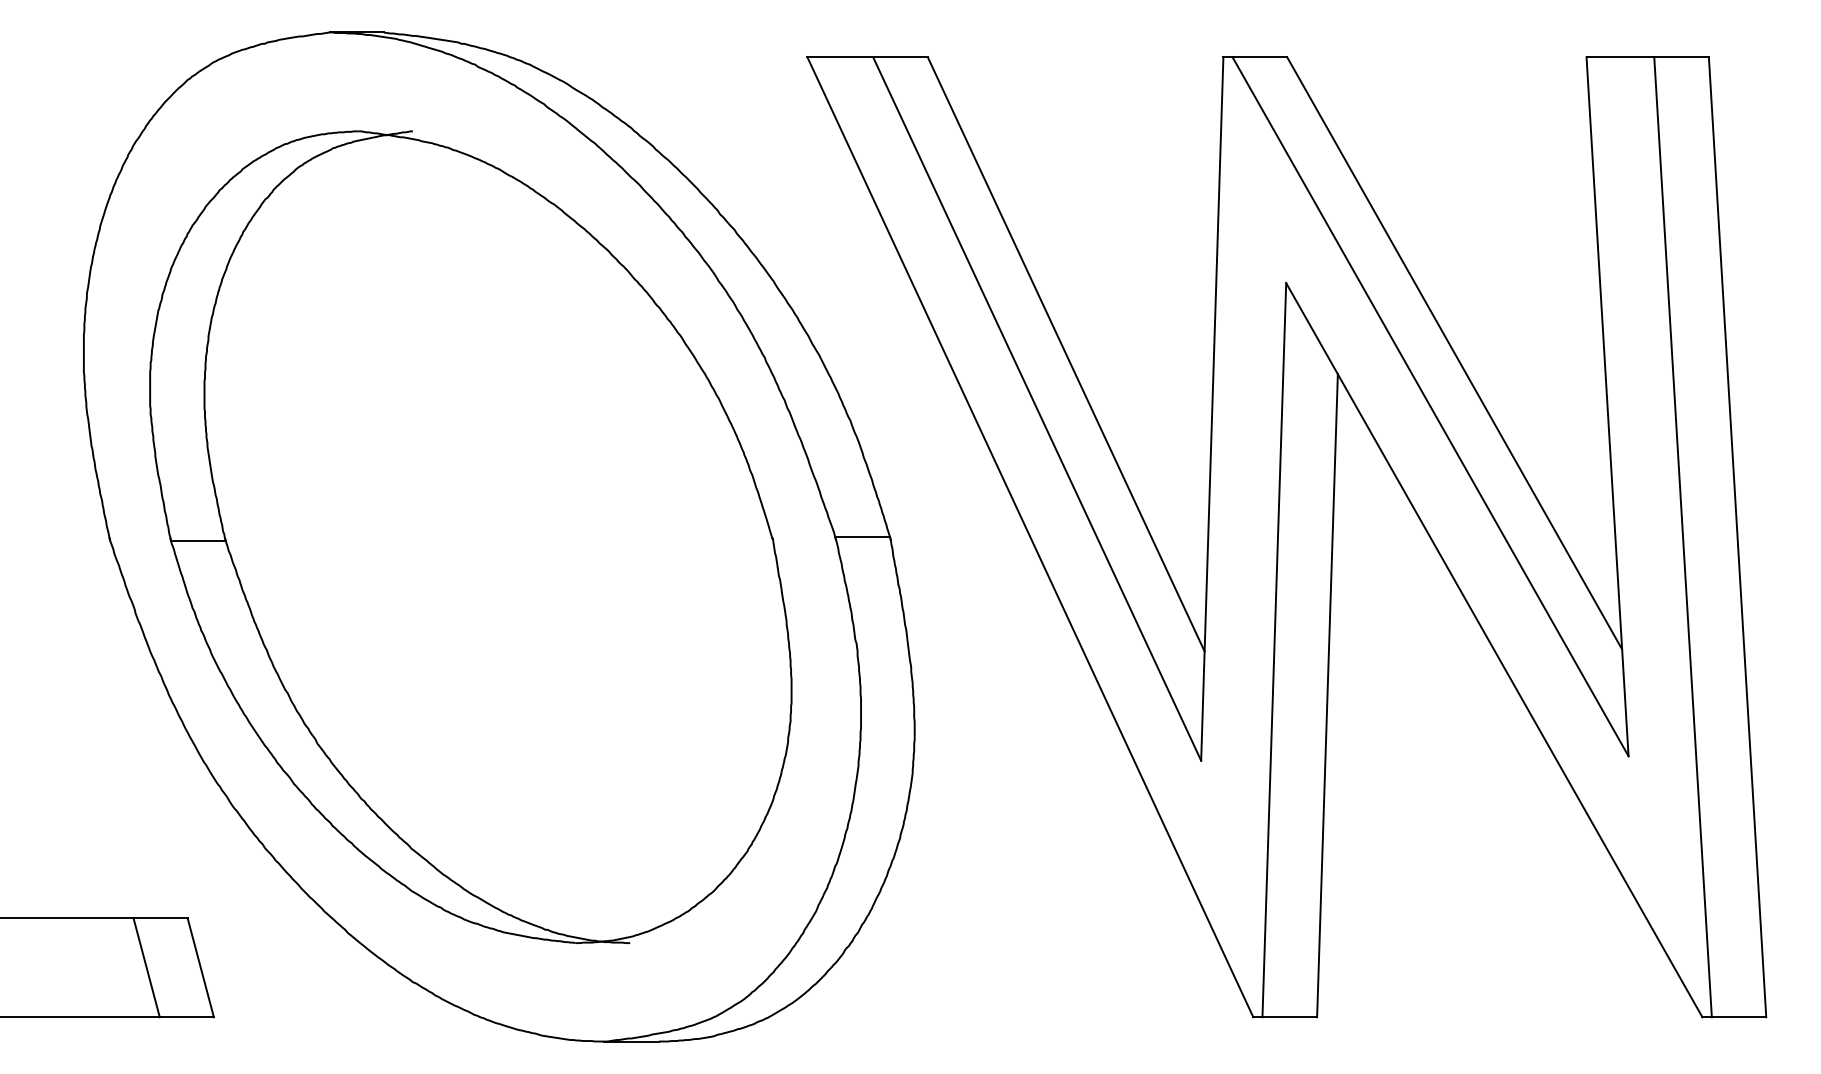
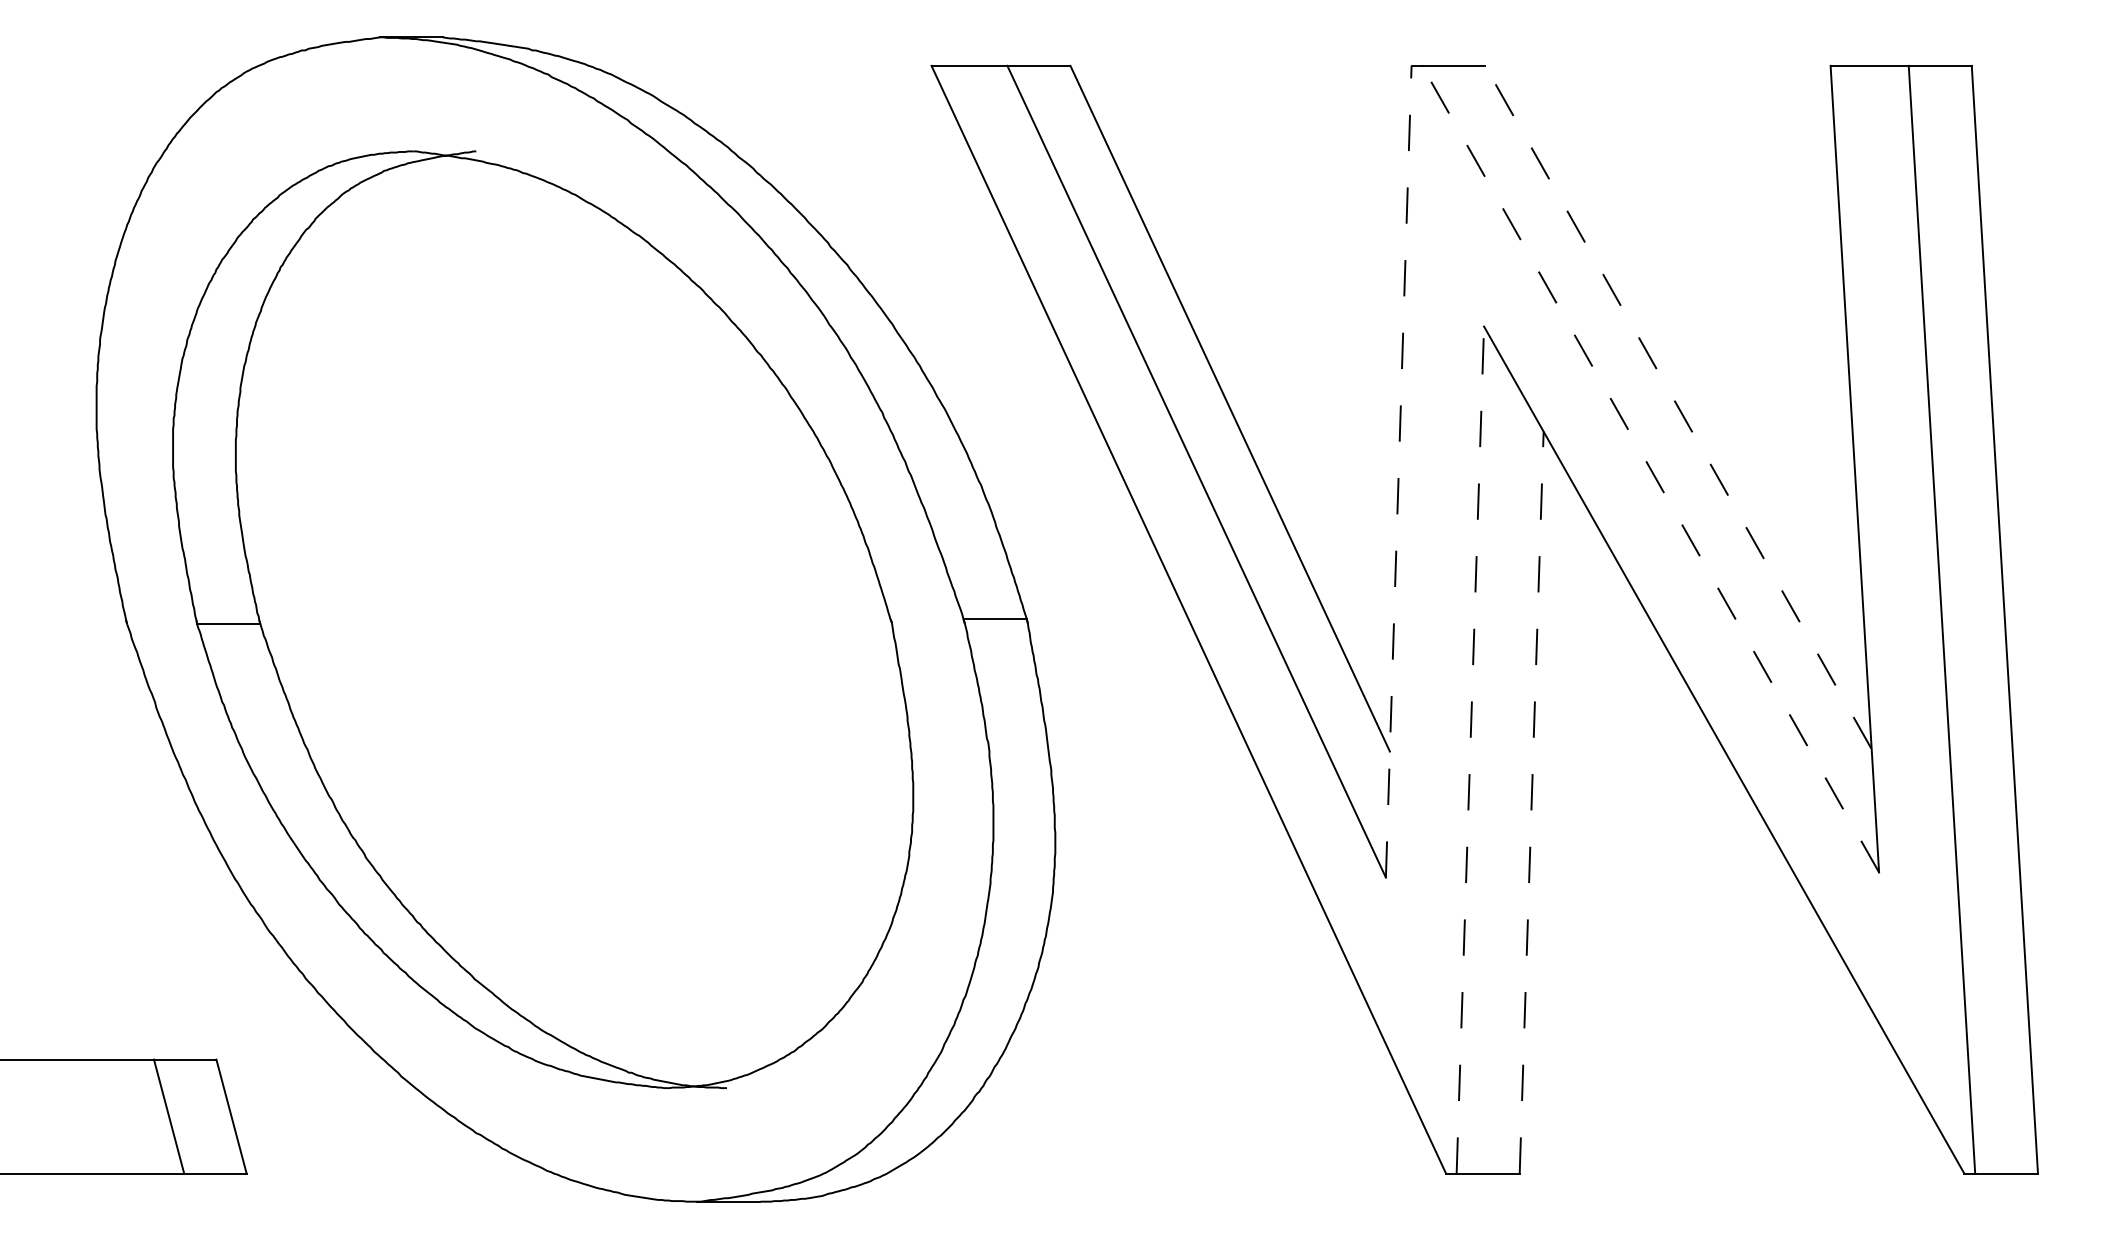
line: (1454, 352) -> (1678, 406), solid -> dashed
line: (1430, 407) -> (1650, 469), solid -> dashed
line: (1212, 408) -> (1398, 471), solid -> dashed
line: (1274, 650) -> (1470, 750), solid -> dashed
line: (1327, 695) -> (1531, 802), solid -> dashed

